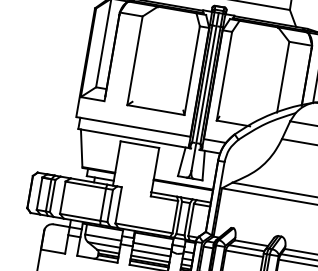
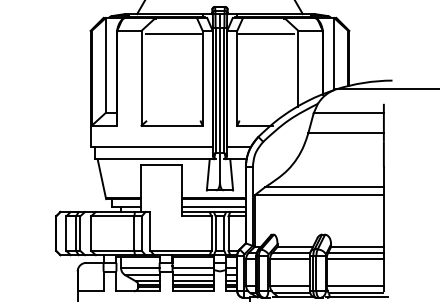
line: (172, 24) -> (173, 33), added
line: (259, 39) -> (266, 33), added
line: (181, 192) -> (213, 206), added

